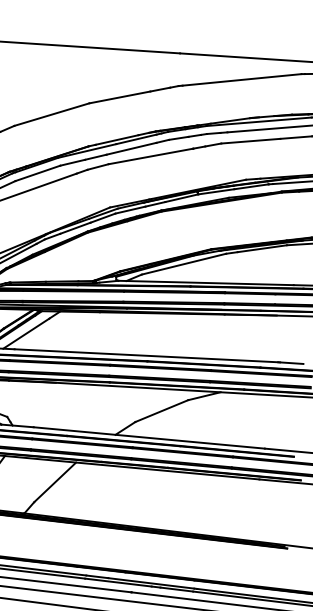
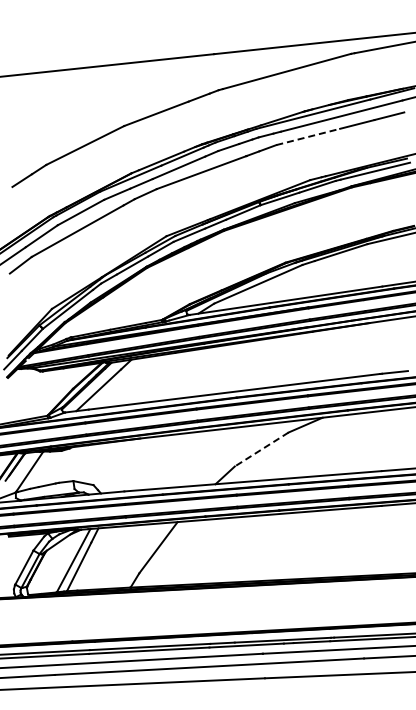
line: (251, 140) -> (308, 136), solid -> dashed
line: (161, 411) -> (261, 449), solid -> dashed

